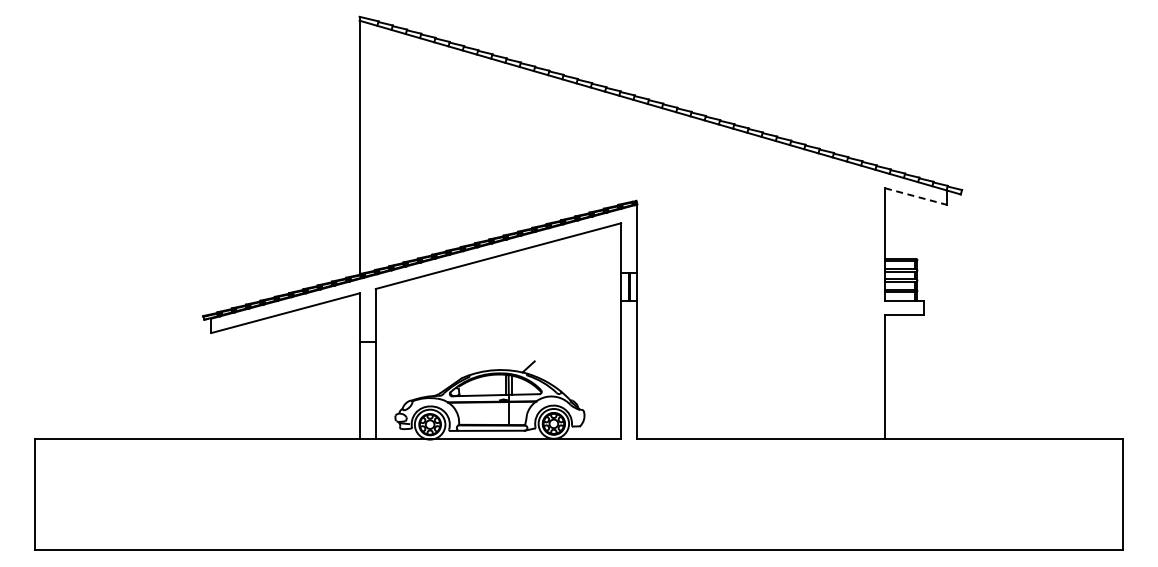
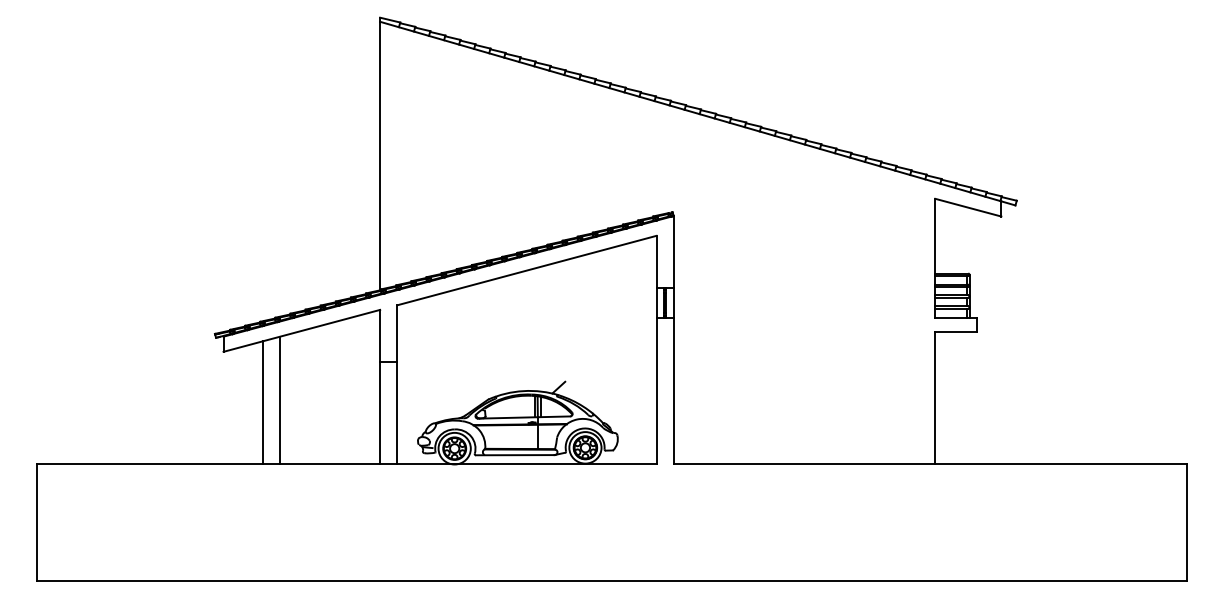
line: (916, 196) -> (968, 207), dashed -> solid
line: (264, 378) -> (279, 399), added
line: (248, 381) -> (262, 403), added

